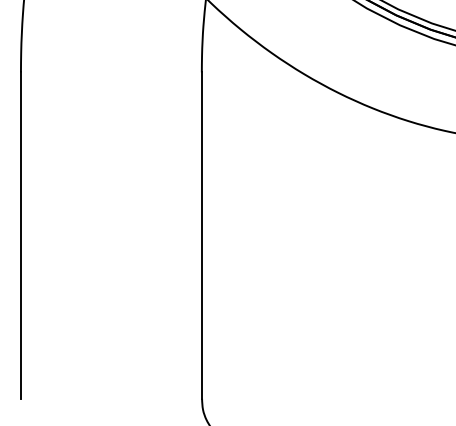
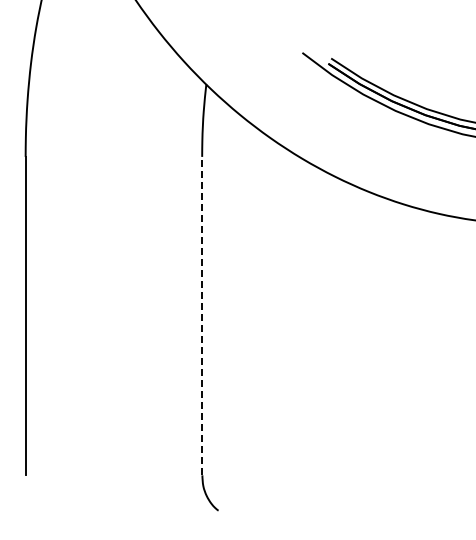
line: (202, 234) -> (202, 315), solid -> dashed

